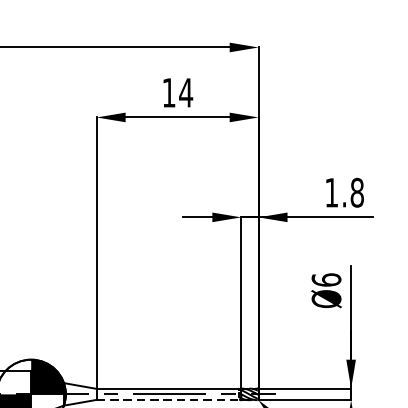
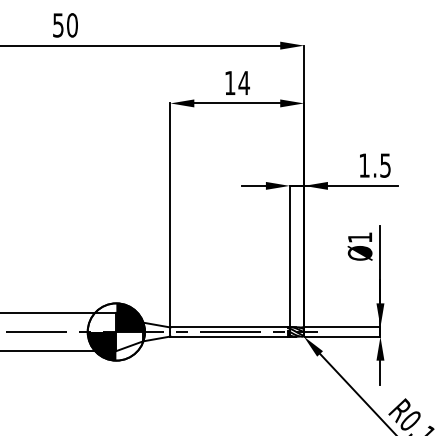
text: (357, 192) -> (385, 165), 1.8 -> 1.5
text: (325, 279) -> (359, 237), Ø6 -> Ø1
line: (168, 399) -> (229, 336), dashed -> solid

